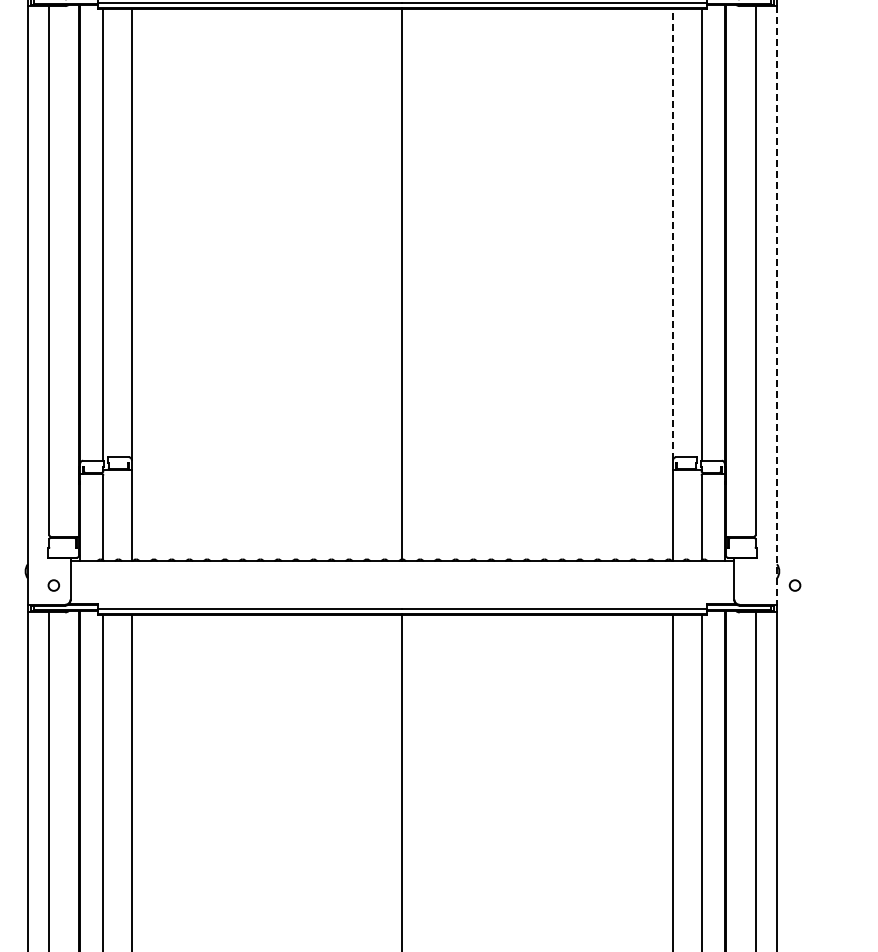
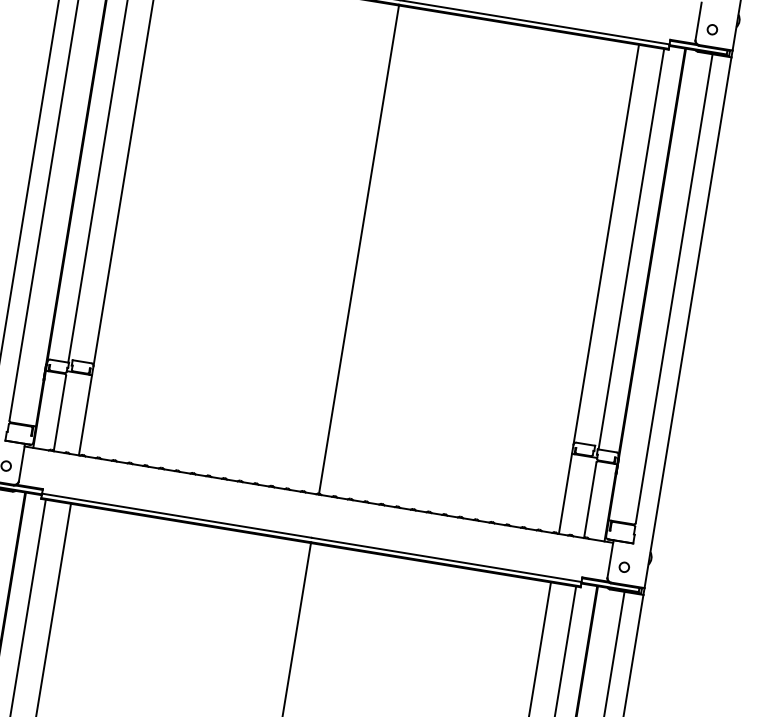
line: (673, 234) -> (606, 244), dashed -> solid
line: (776, 305) -> (687, 322), dashed -> solid
circle: (794, 585) -> (623, 567), moved

